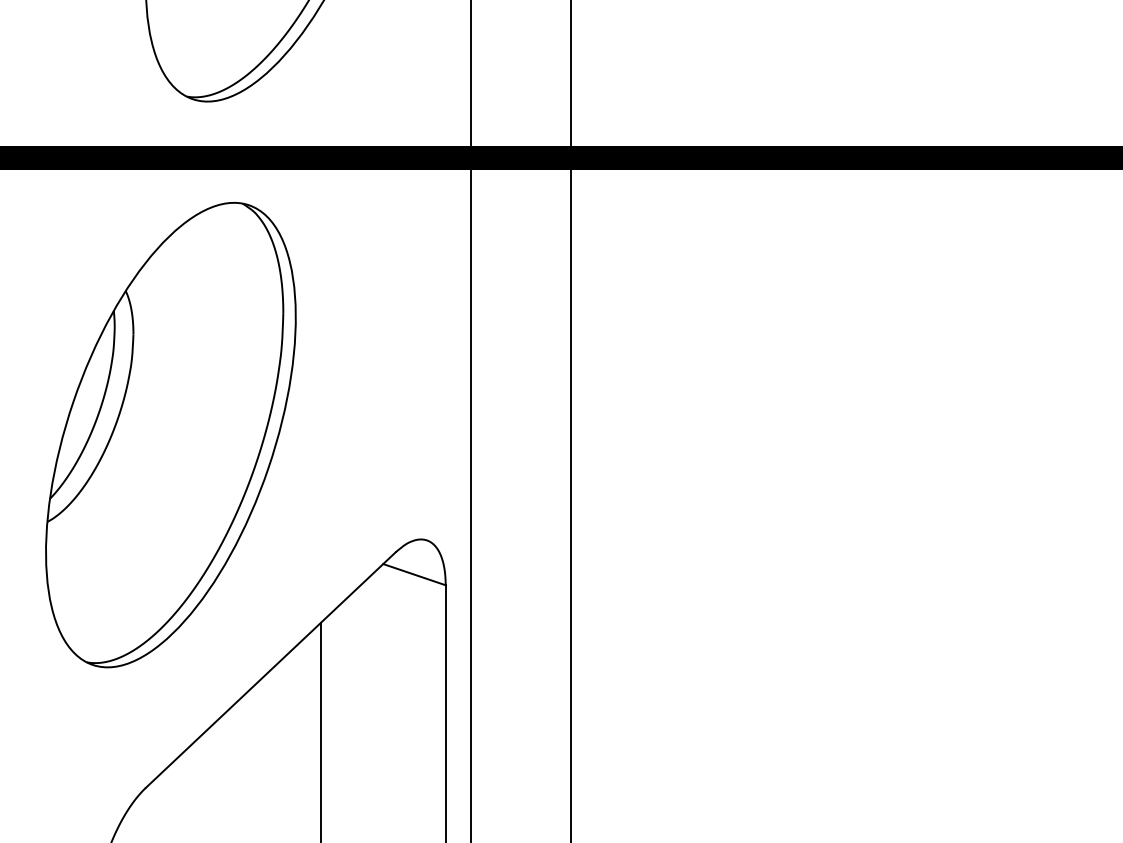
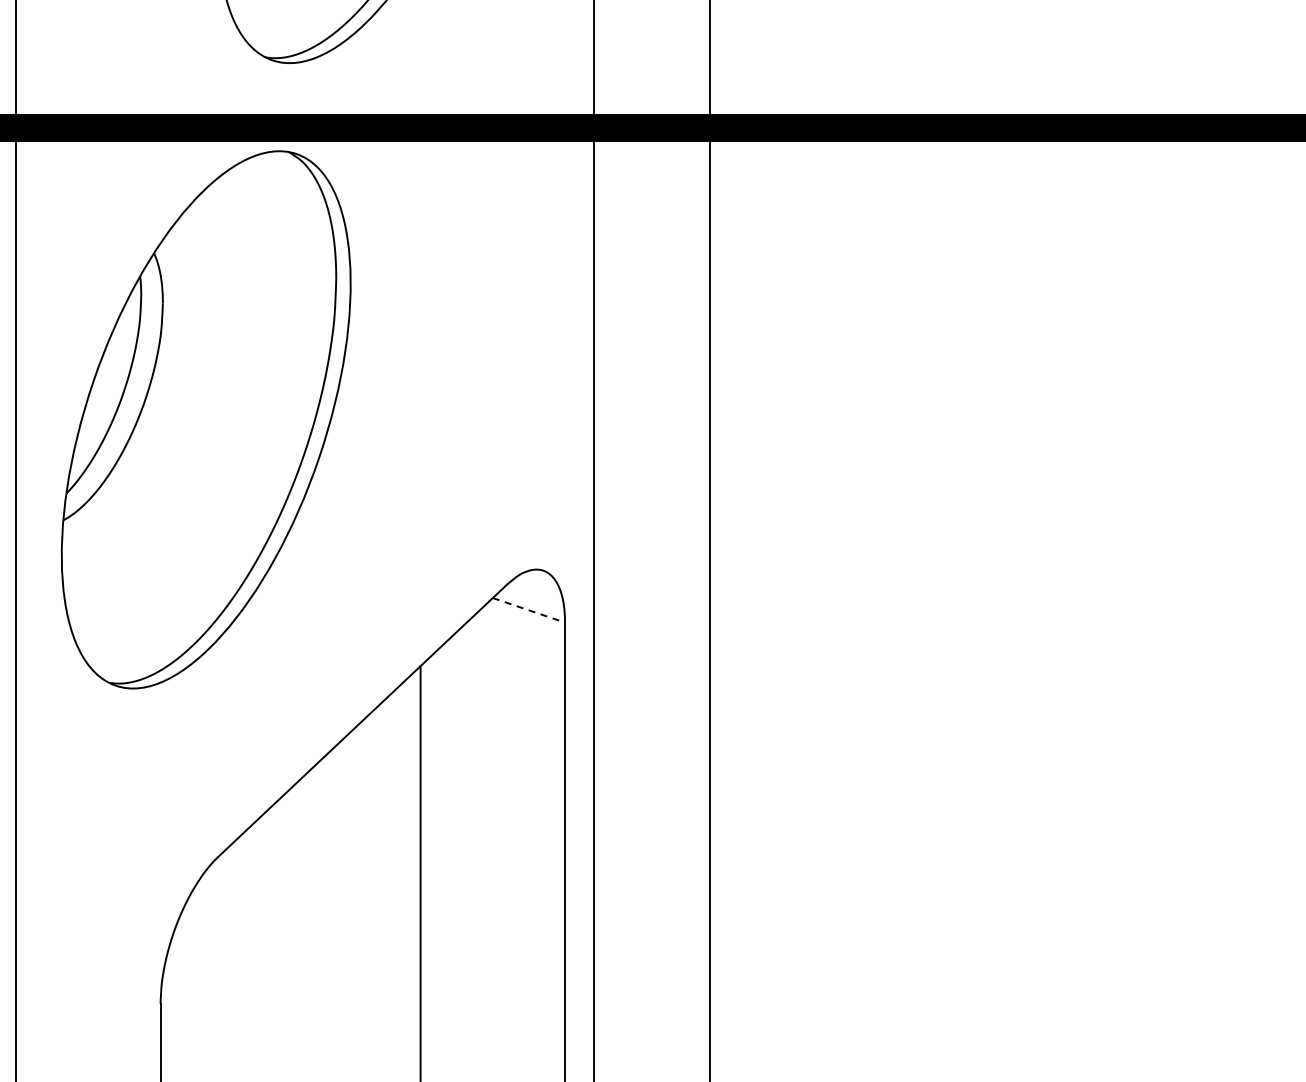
part: (170, 434) -> (205, 419), moved
line: (414, 574) -> (529, 610), solid -> dashed

